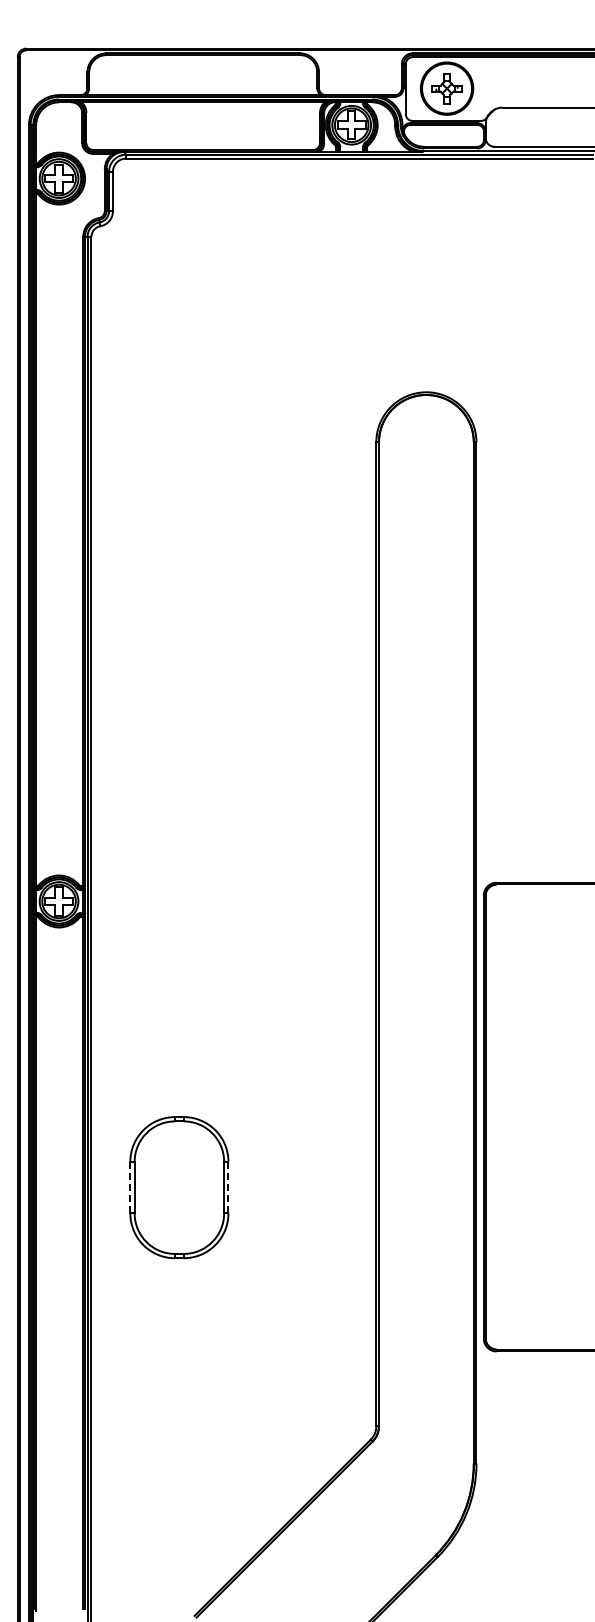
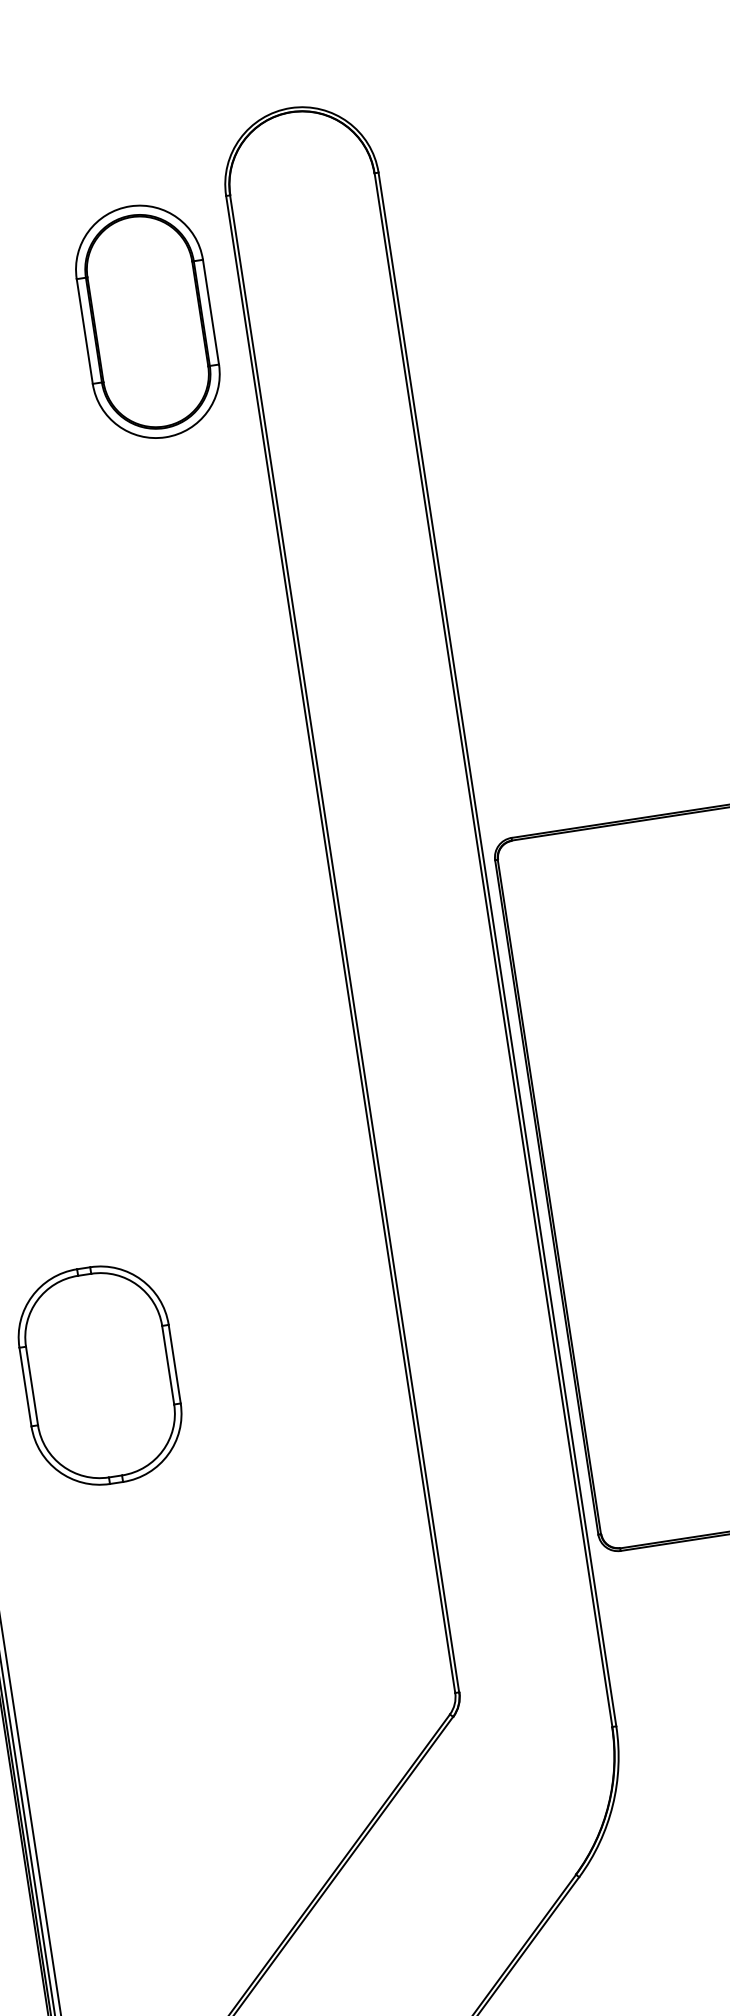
part: (313, 515) -> (147, 321), added
line: (130, 1187) -> (25, 1386), dashed -> solid
line: (228, 1187) -> (174, 1363), dashed -> solid

